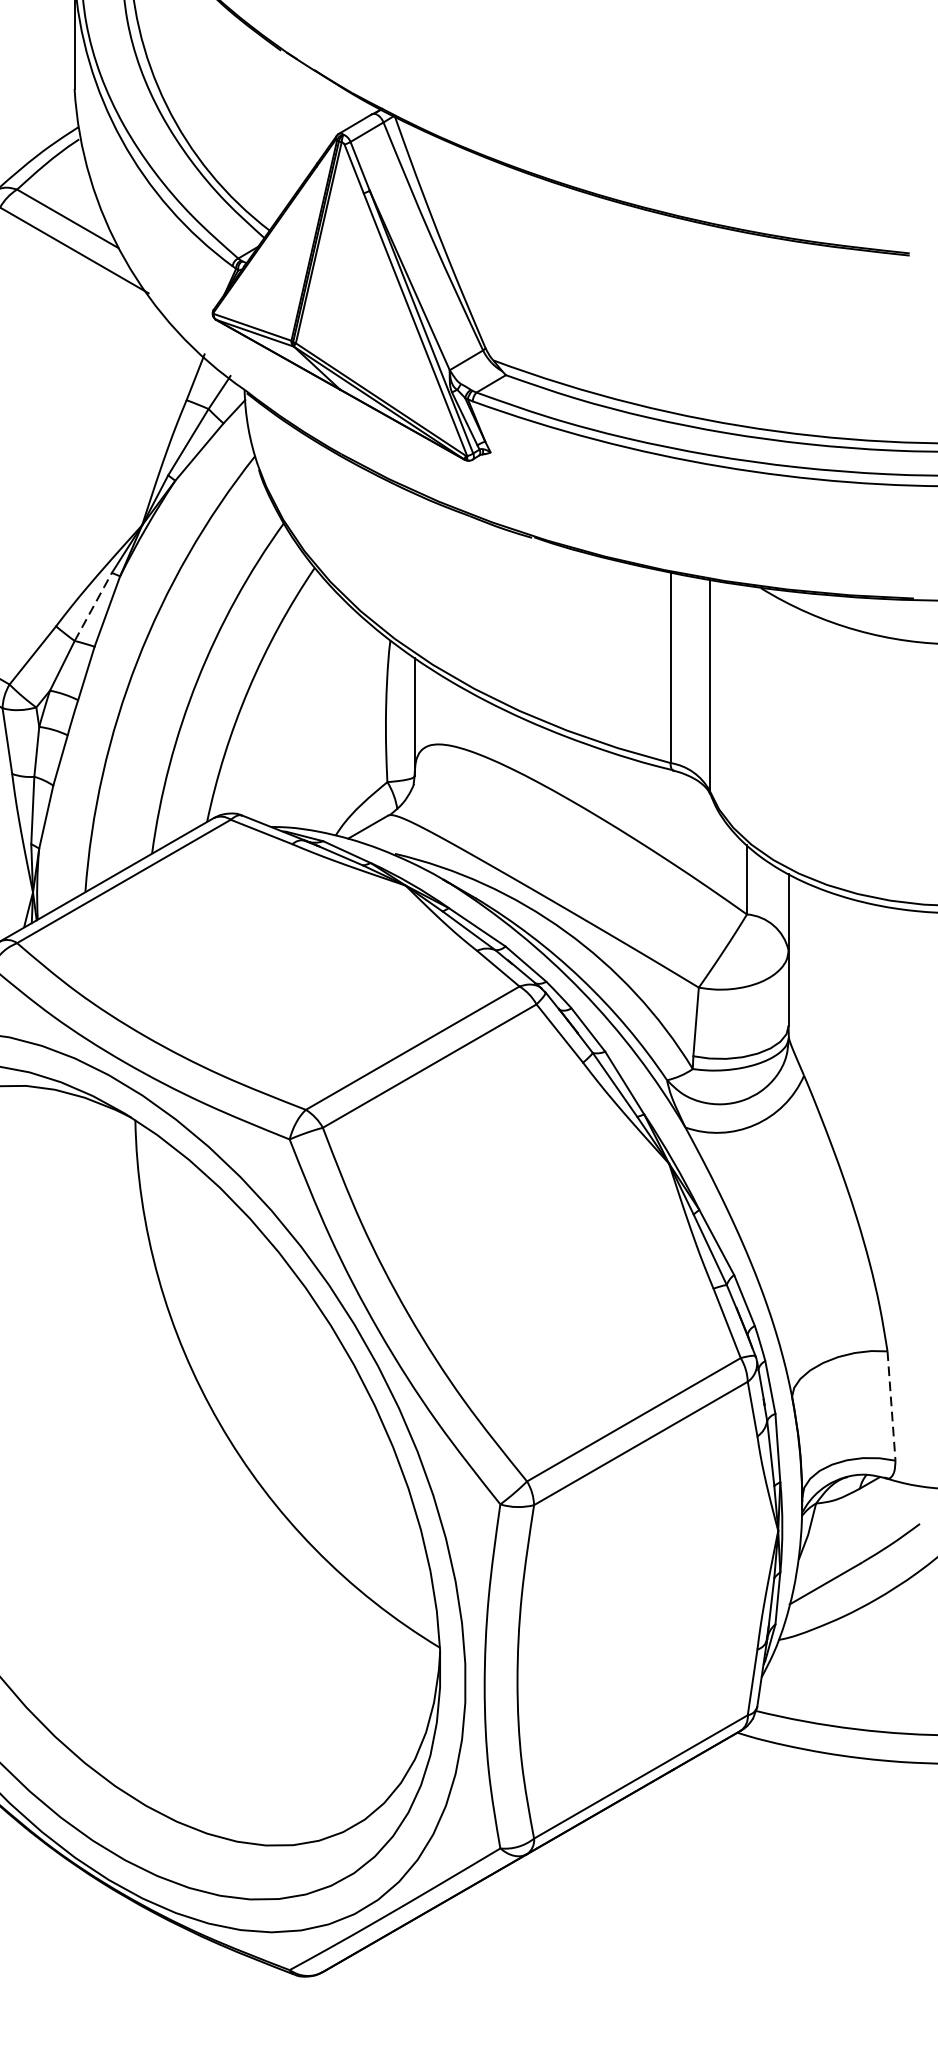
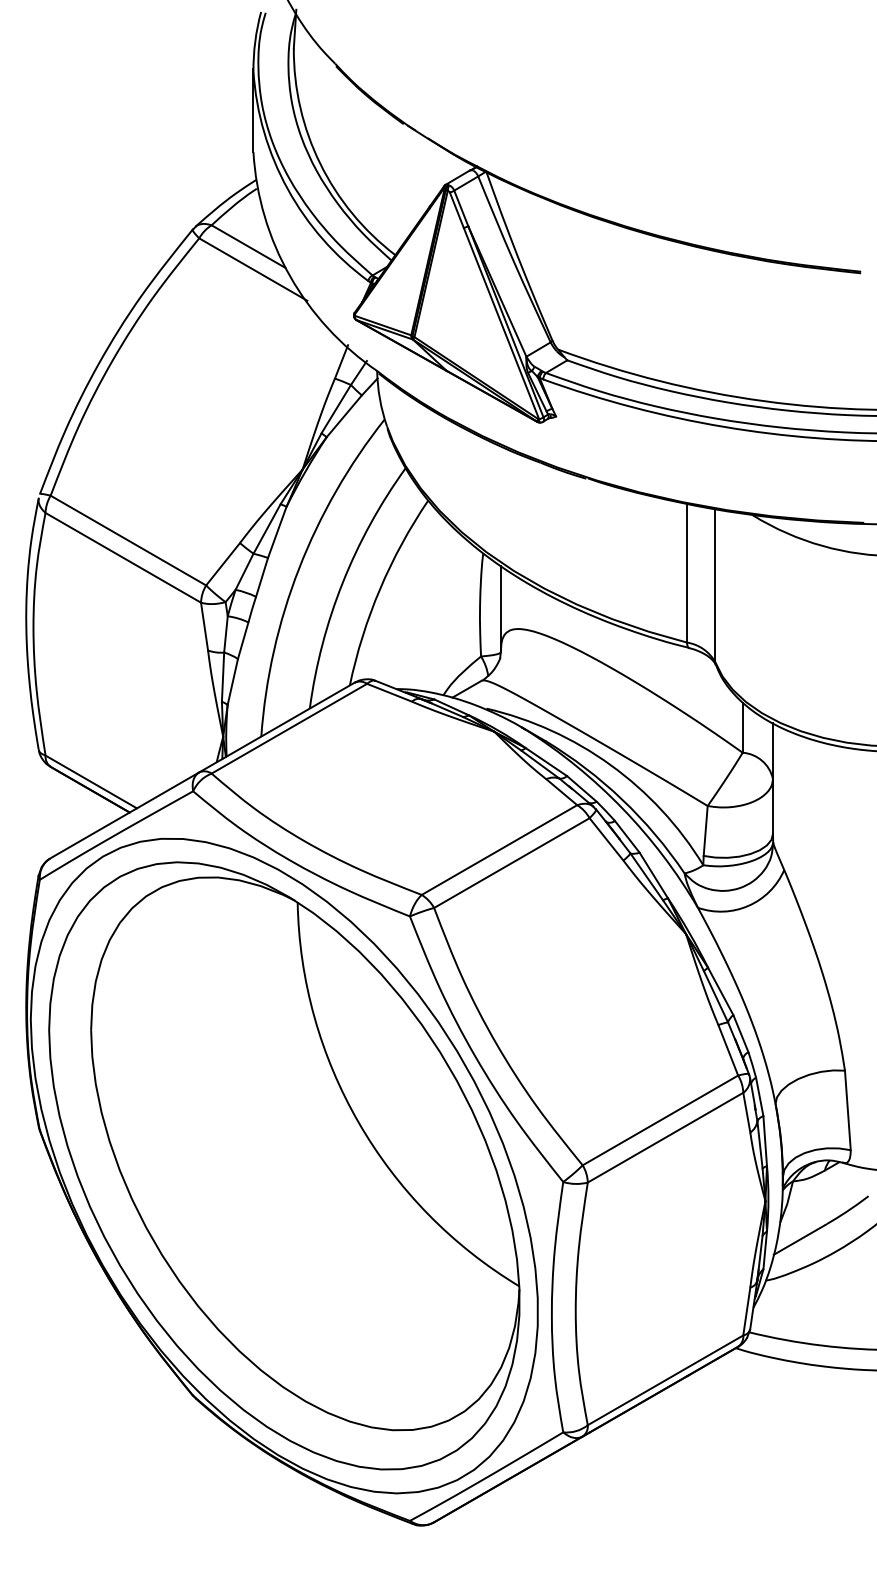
line: (93, 606) -> (267, 528), dashed -> solid
line: (890, 1406) -> (847, 1110), dashed -> solid

